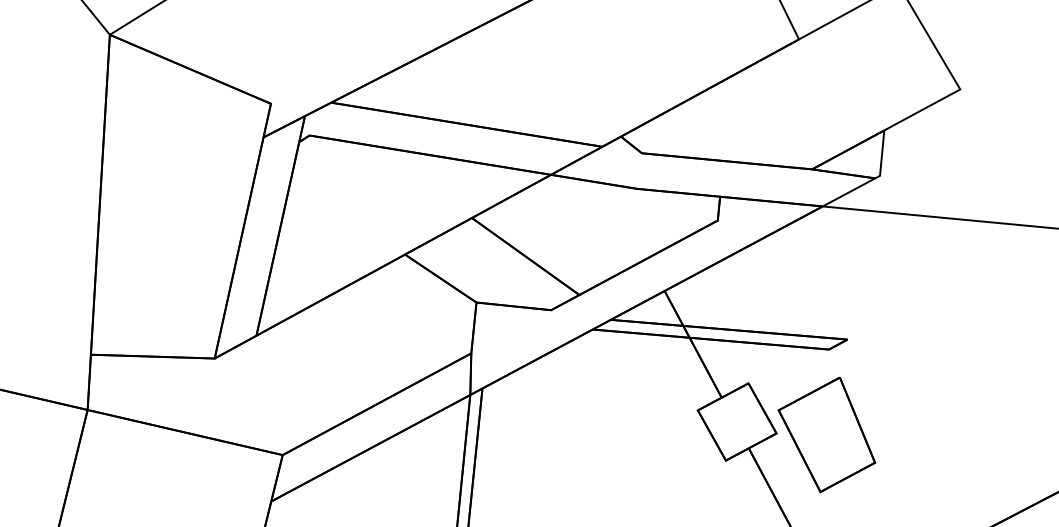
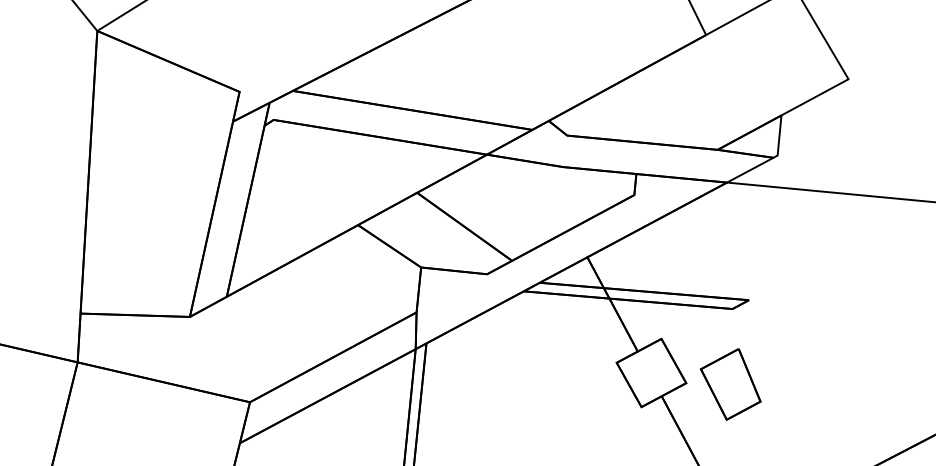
part: (826, 434) -> (730, 384), size x0.7

